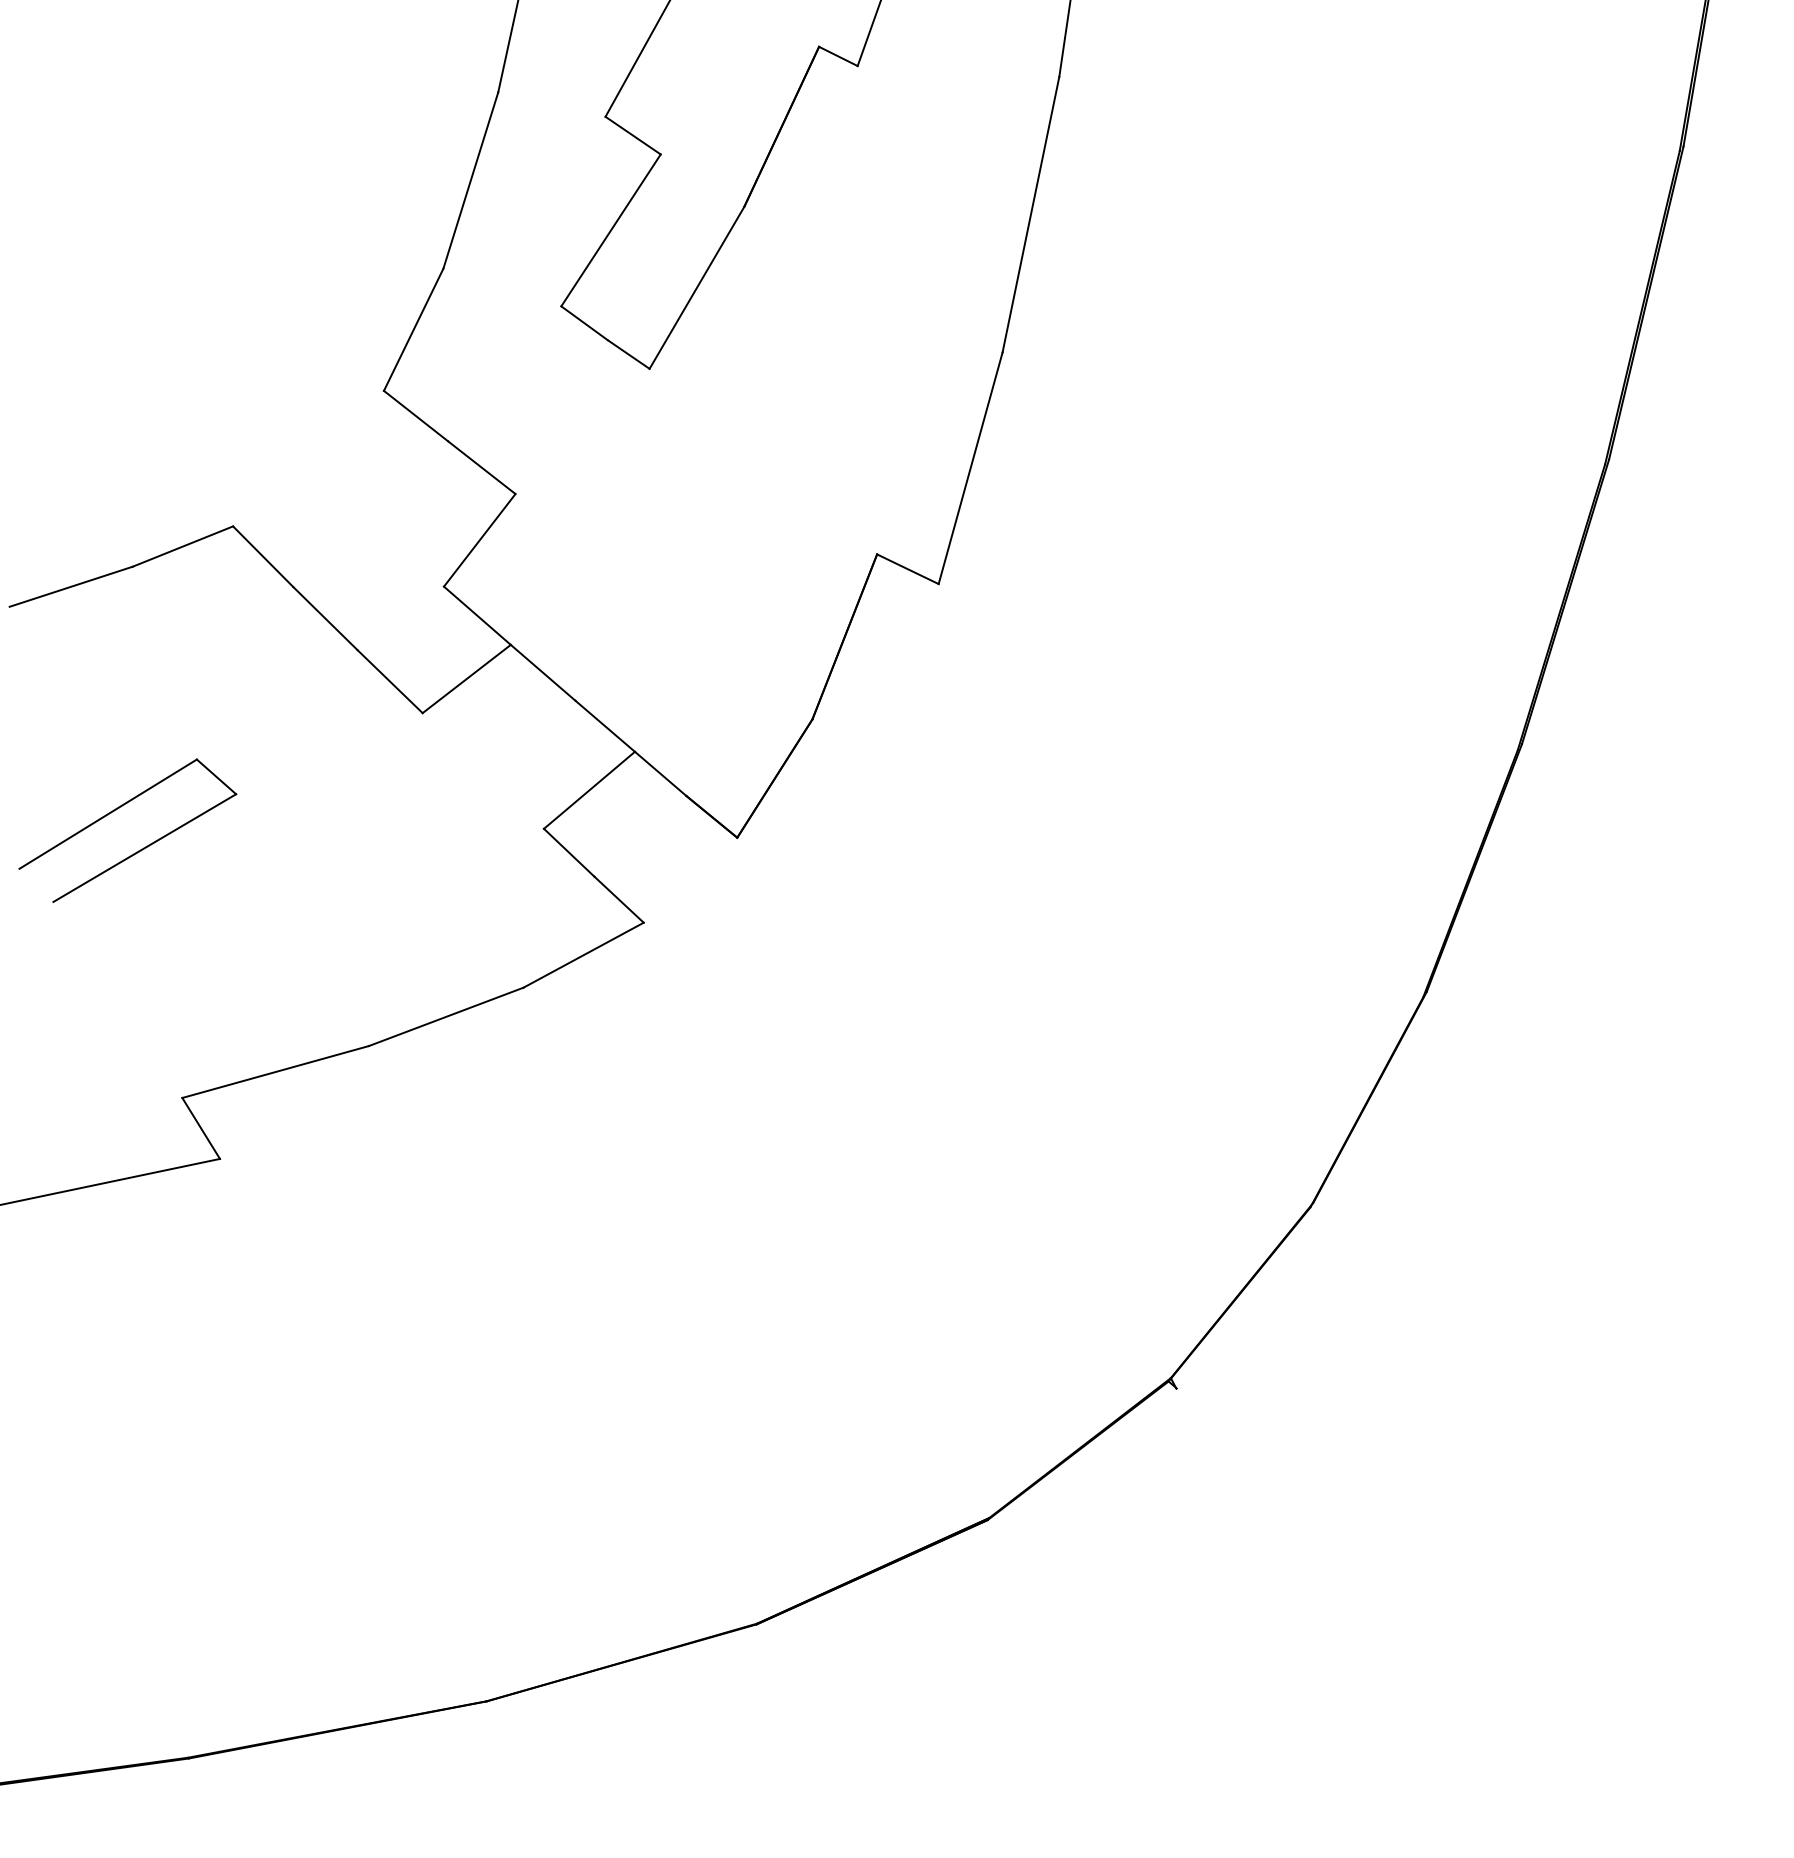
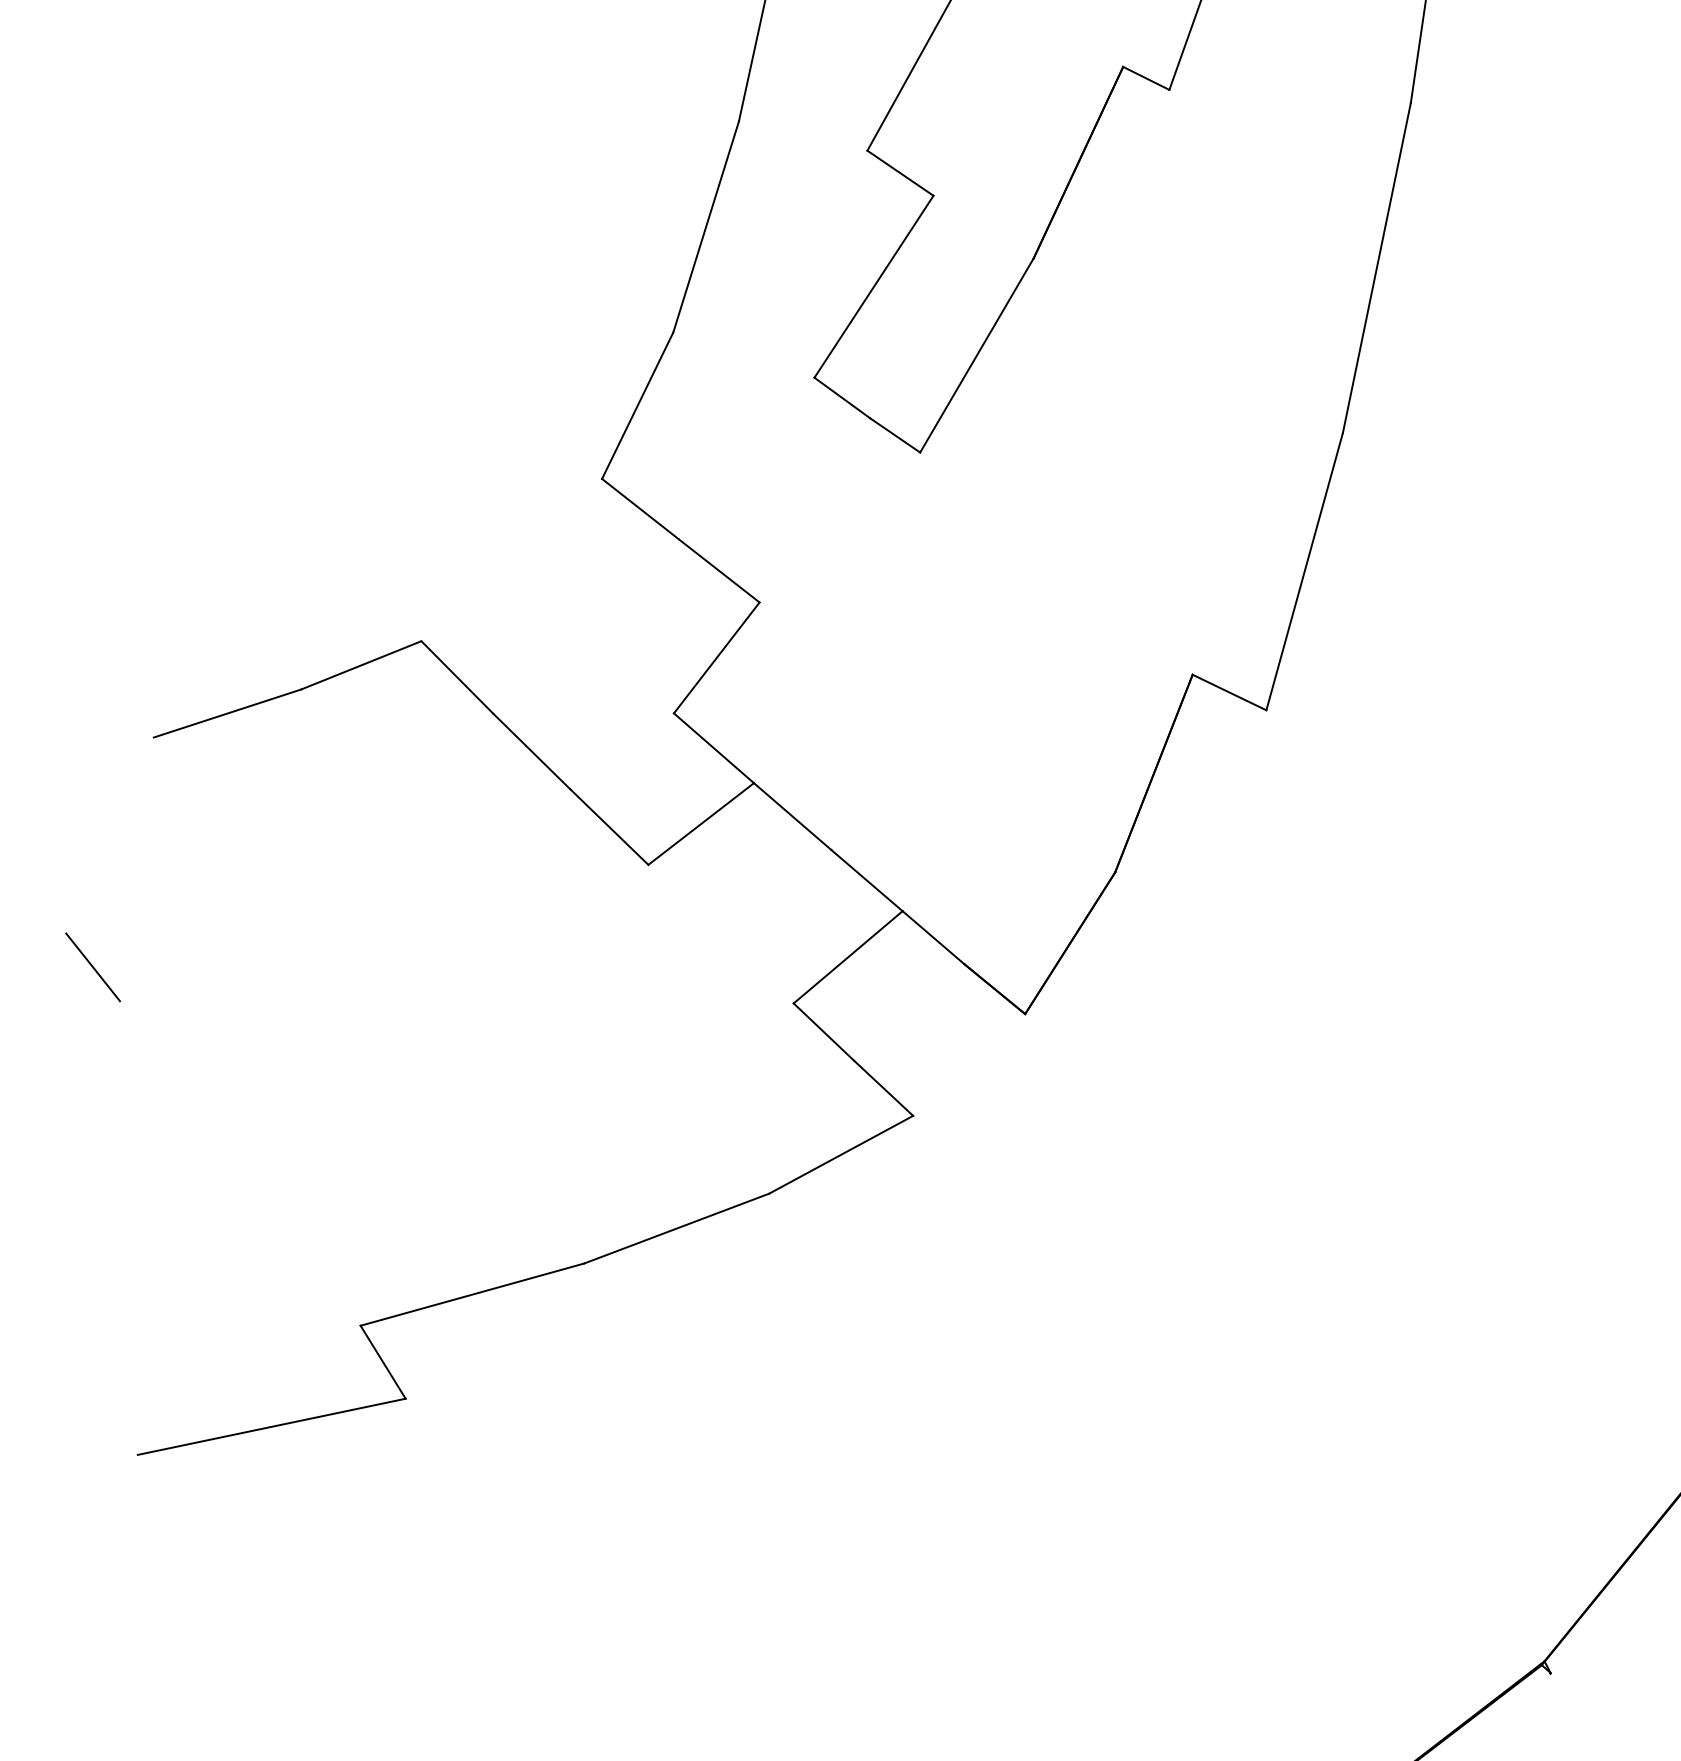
part: (116, 810) -> (281, 981), removed

